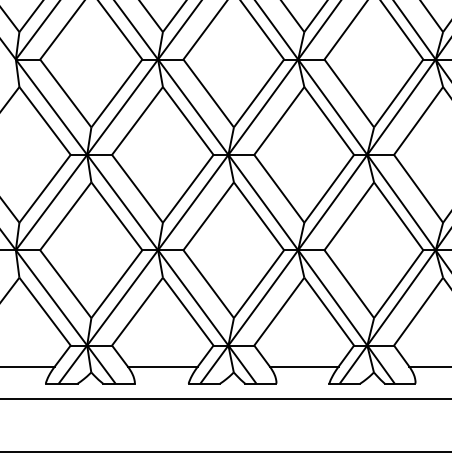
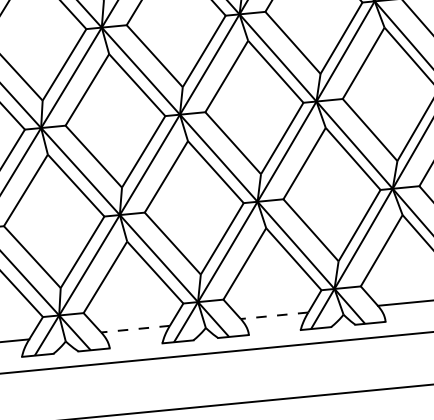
line: (162, 366) -> (135, 328), solid -> dashed
line: (303, 366) -> (273, 315), solid -> dashed

